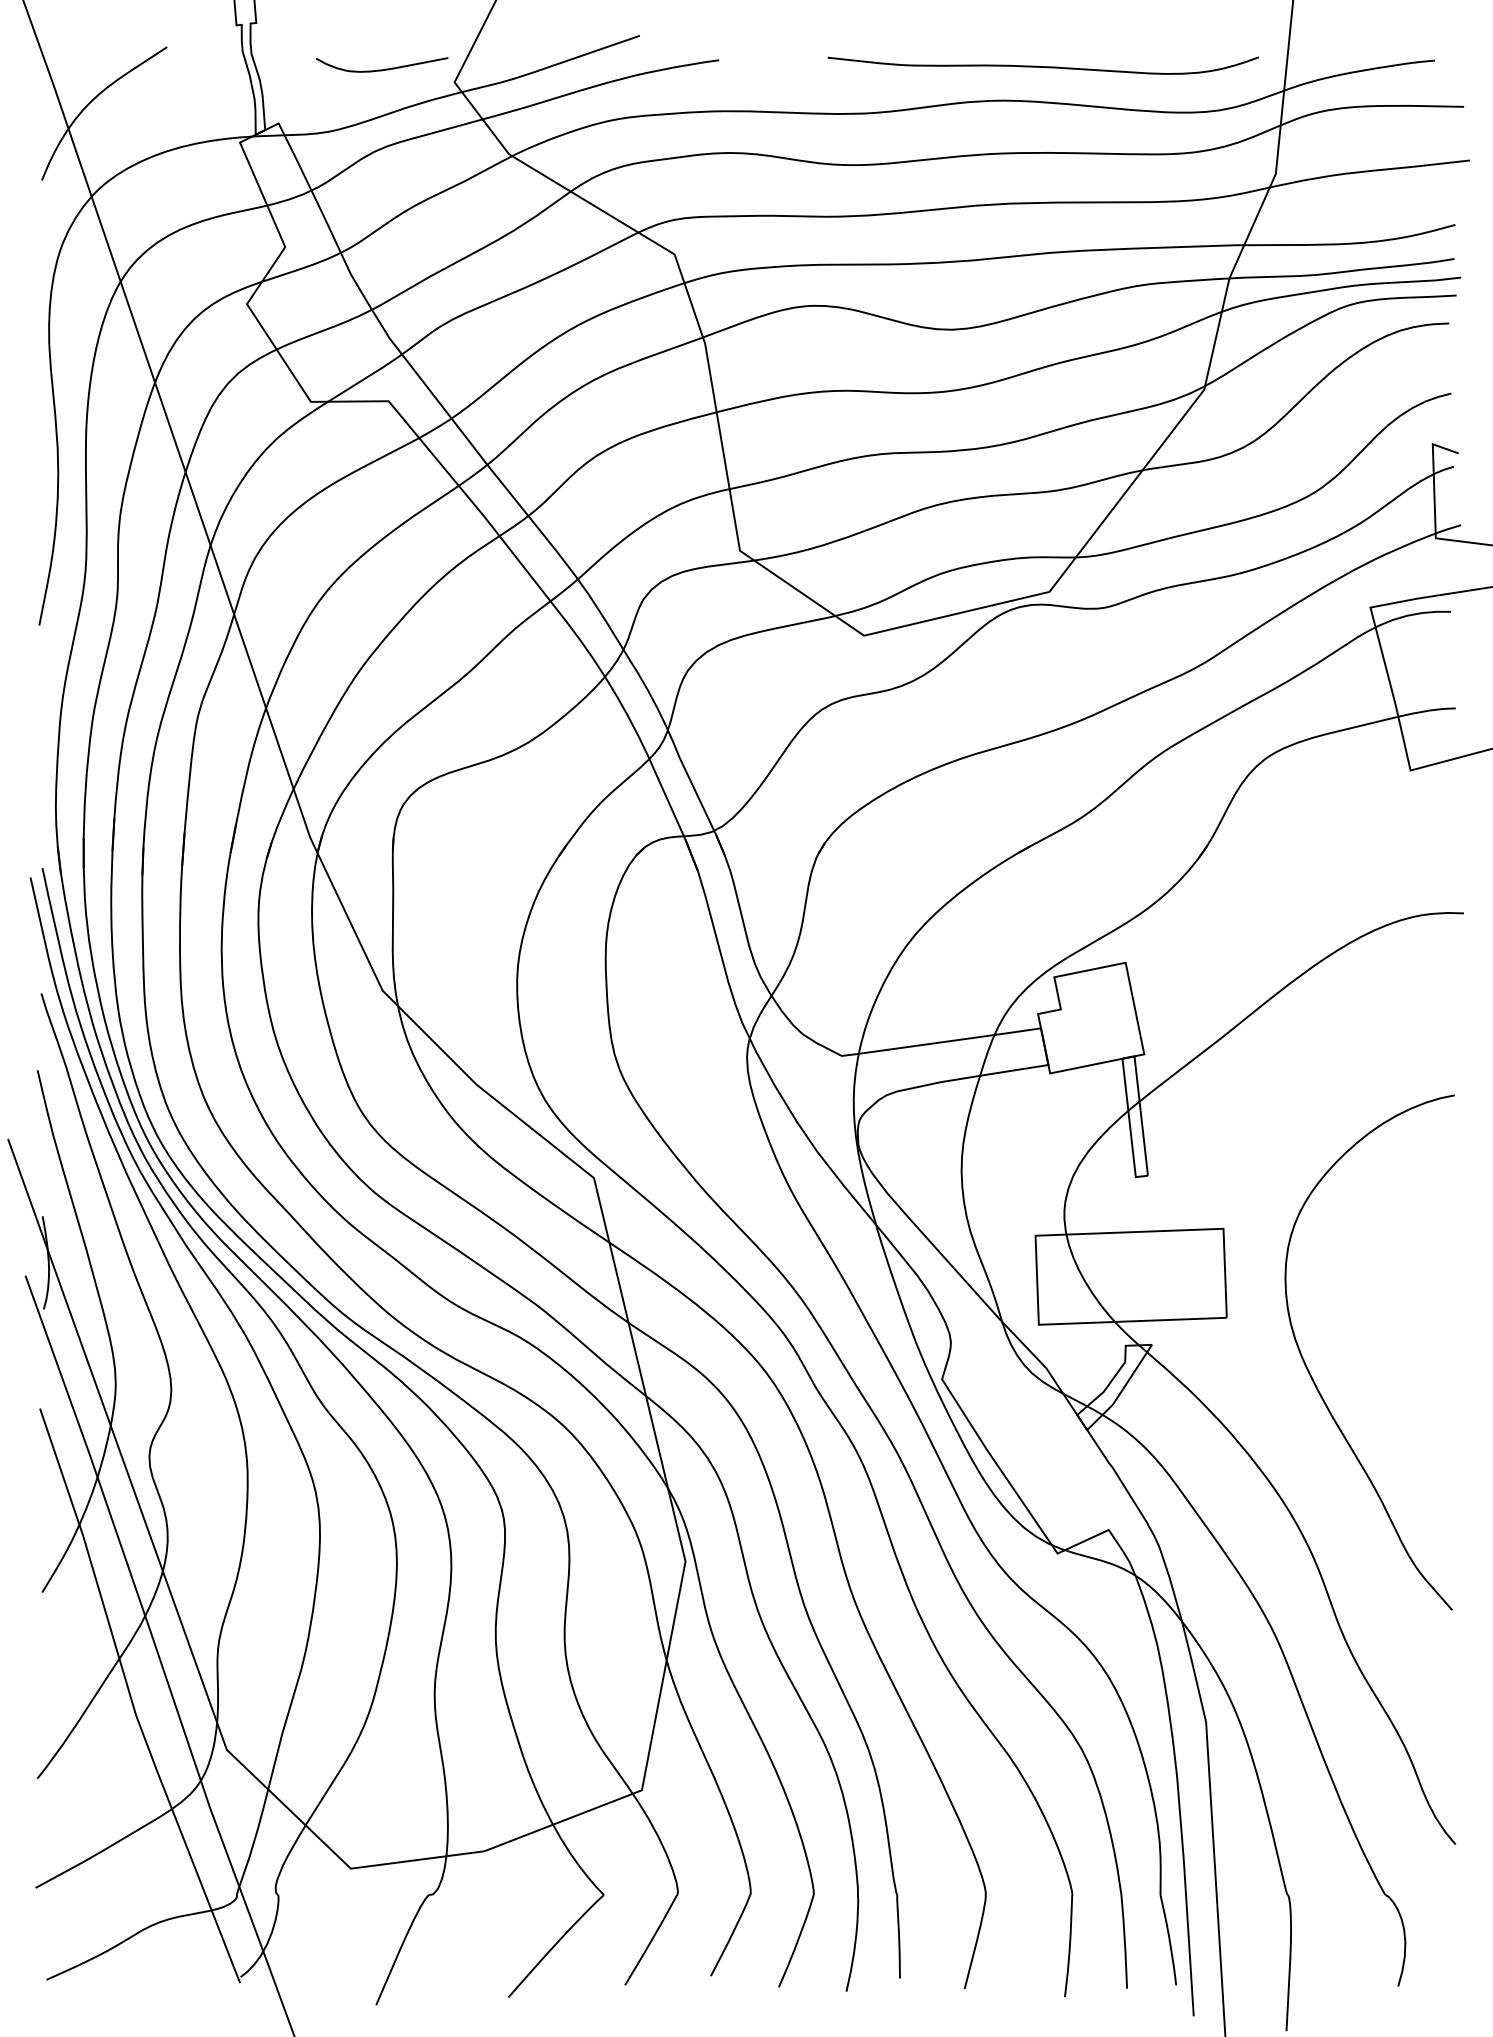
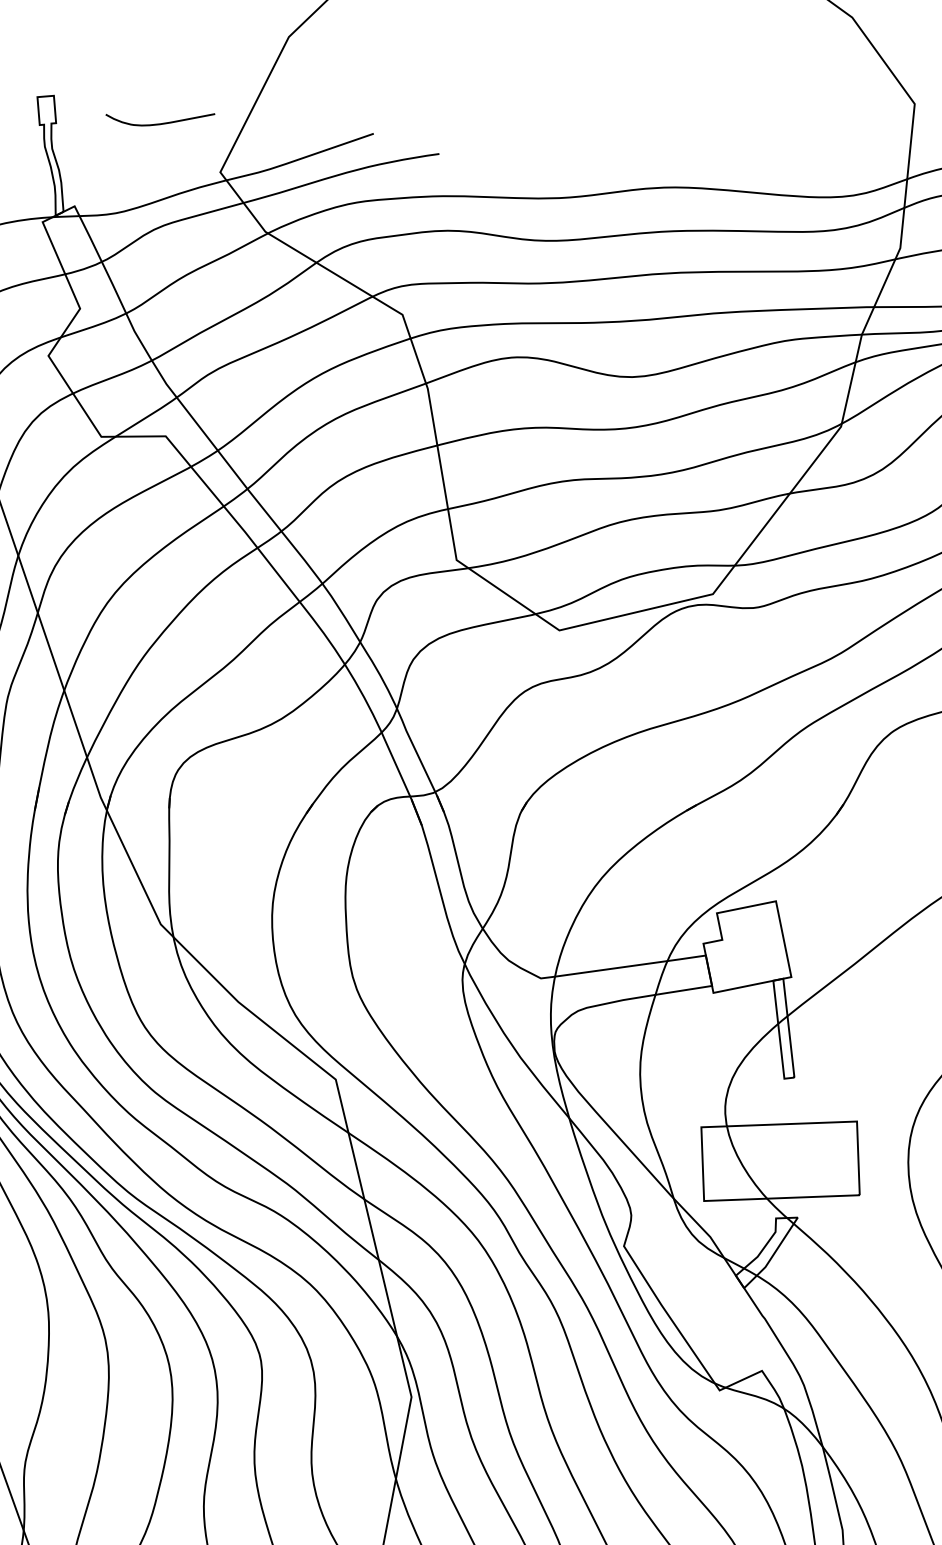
curve: (1042, 66) -> (707, 159), removed
curve: (385, 68) -> (163, 122), moved

